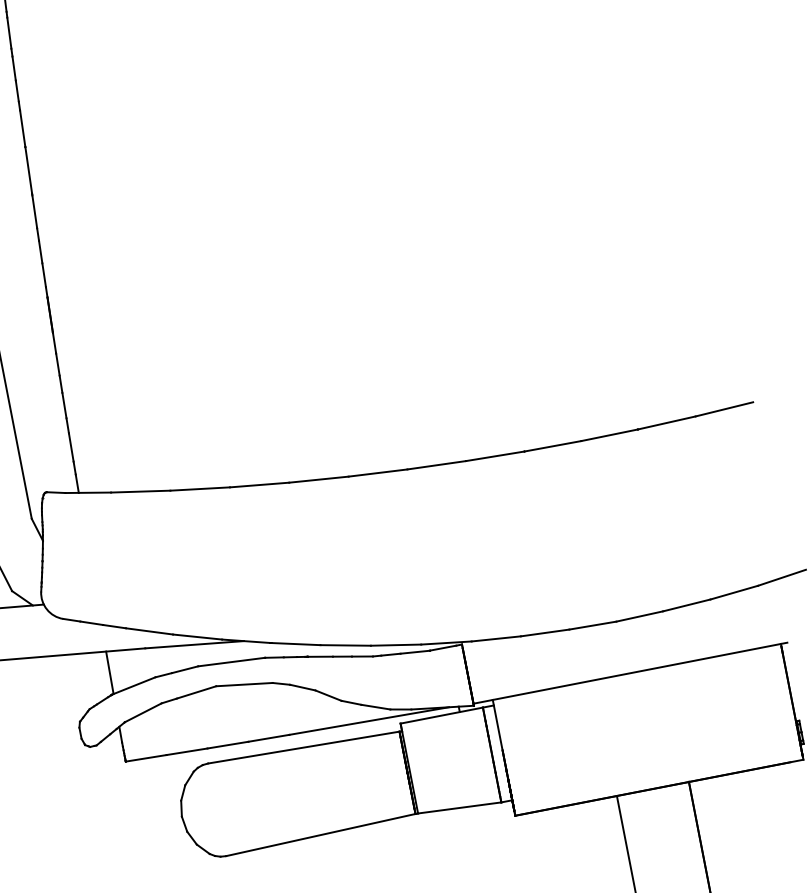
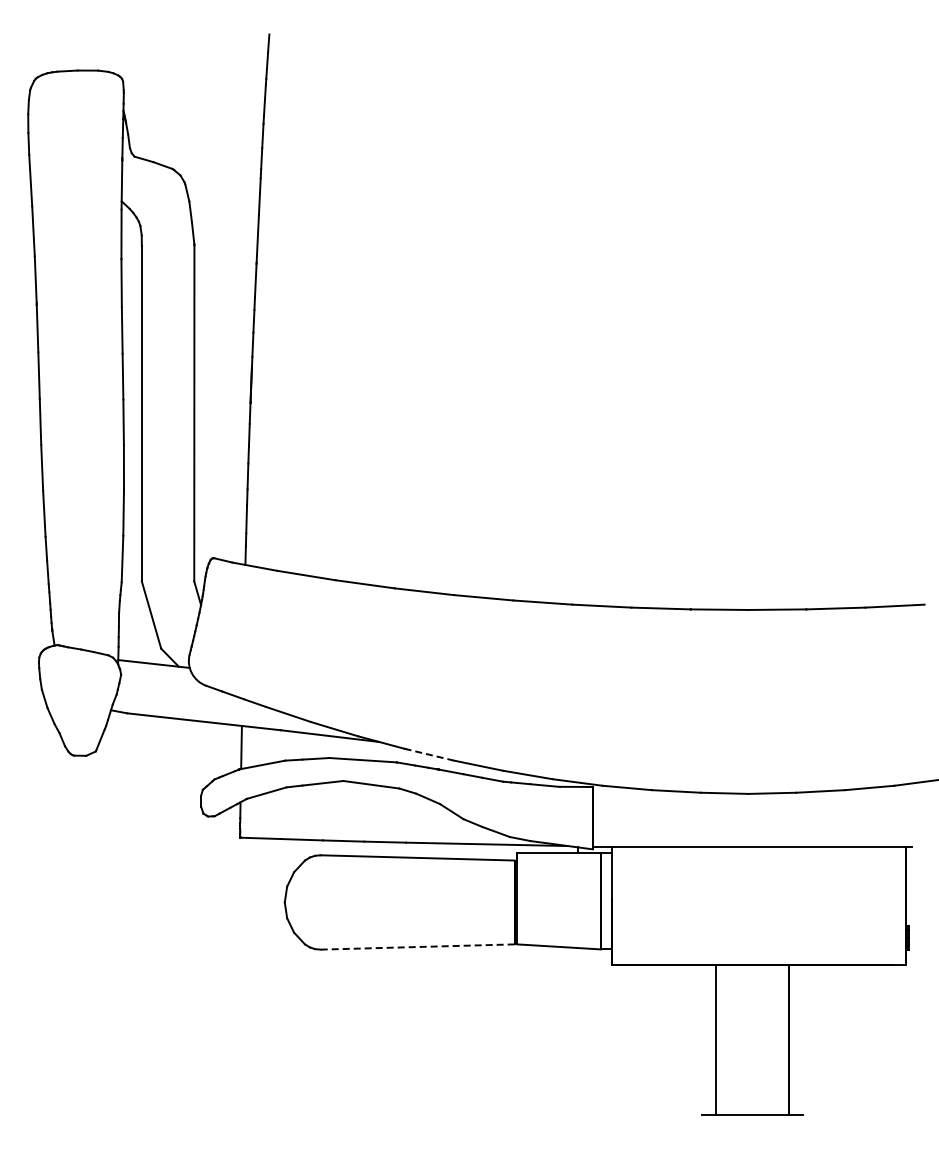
line: (295, 643) -> (429, 754), solid -> dashed
line: (320, 835) -> (417, 947), solid -> dashed

